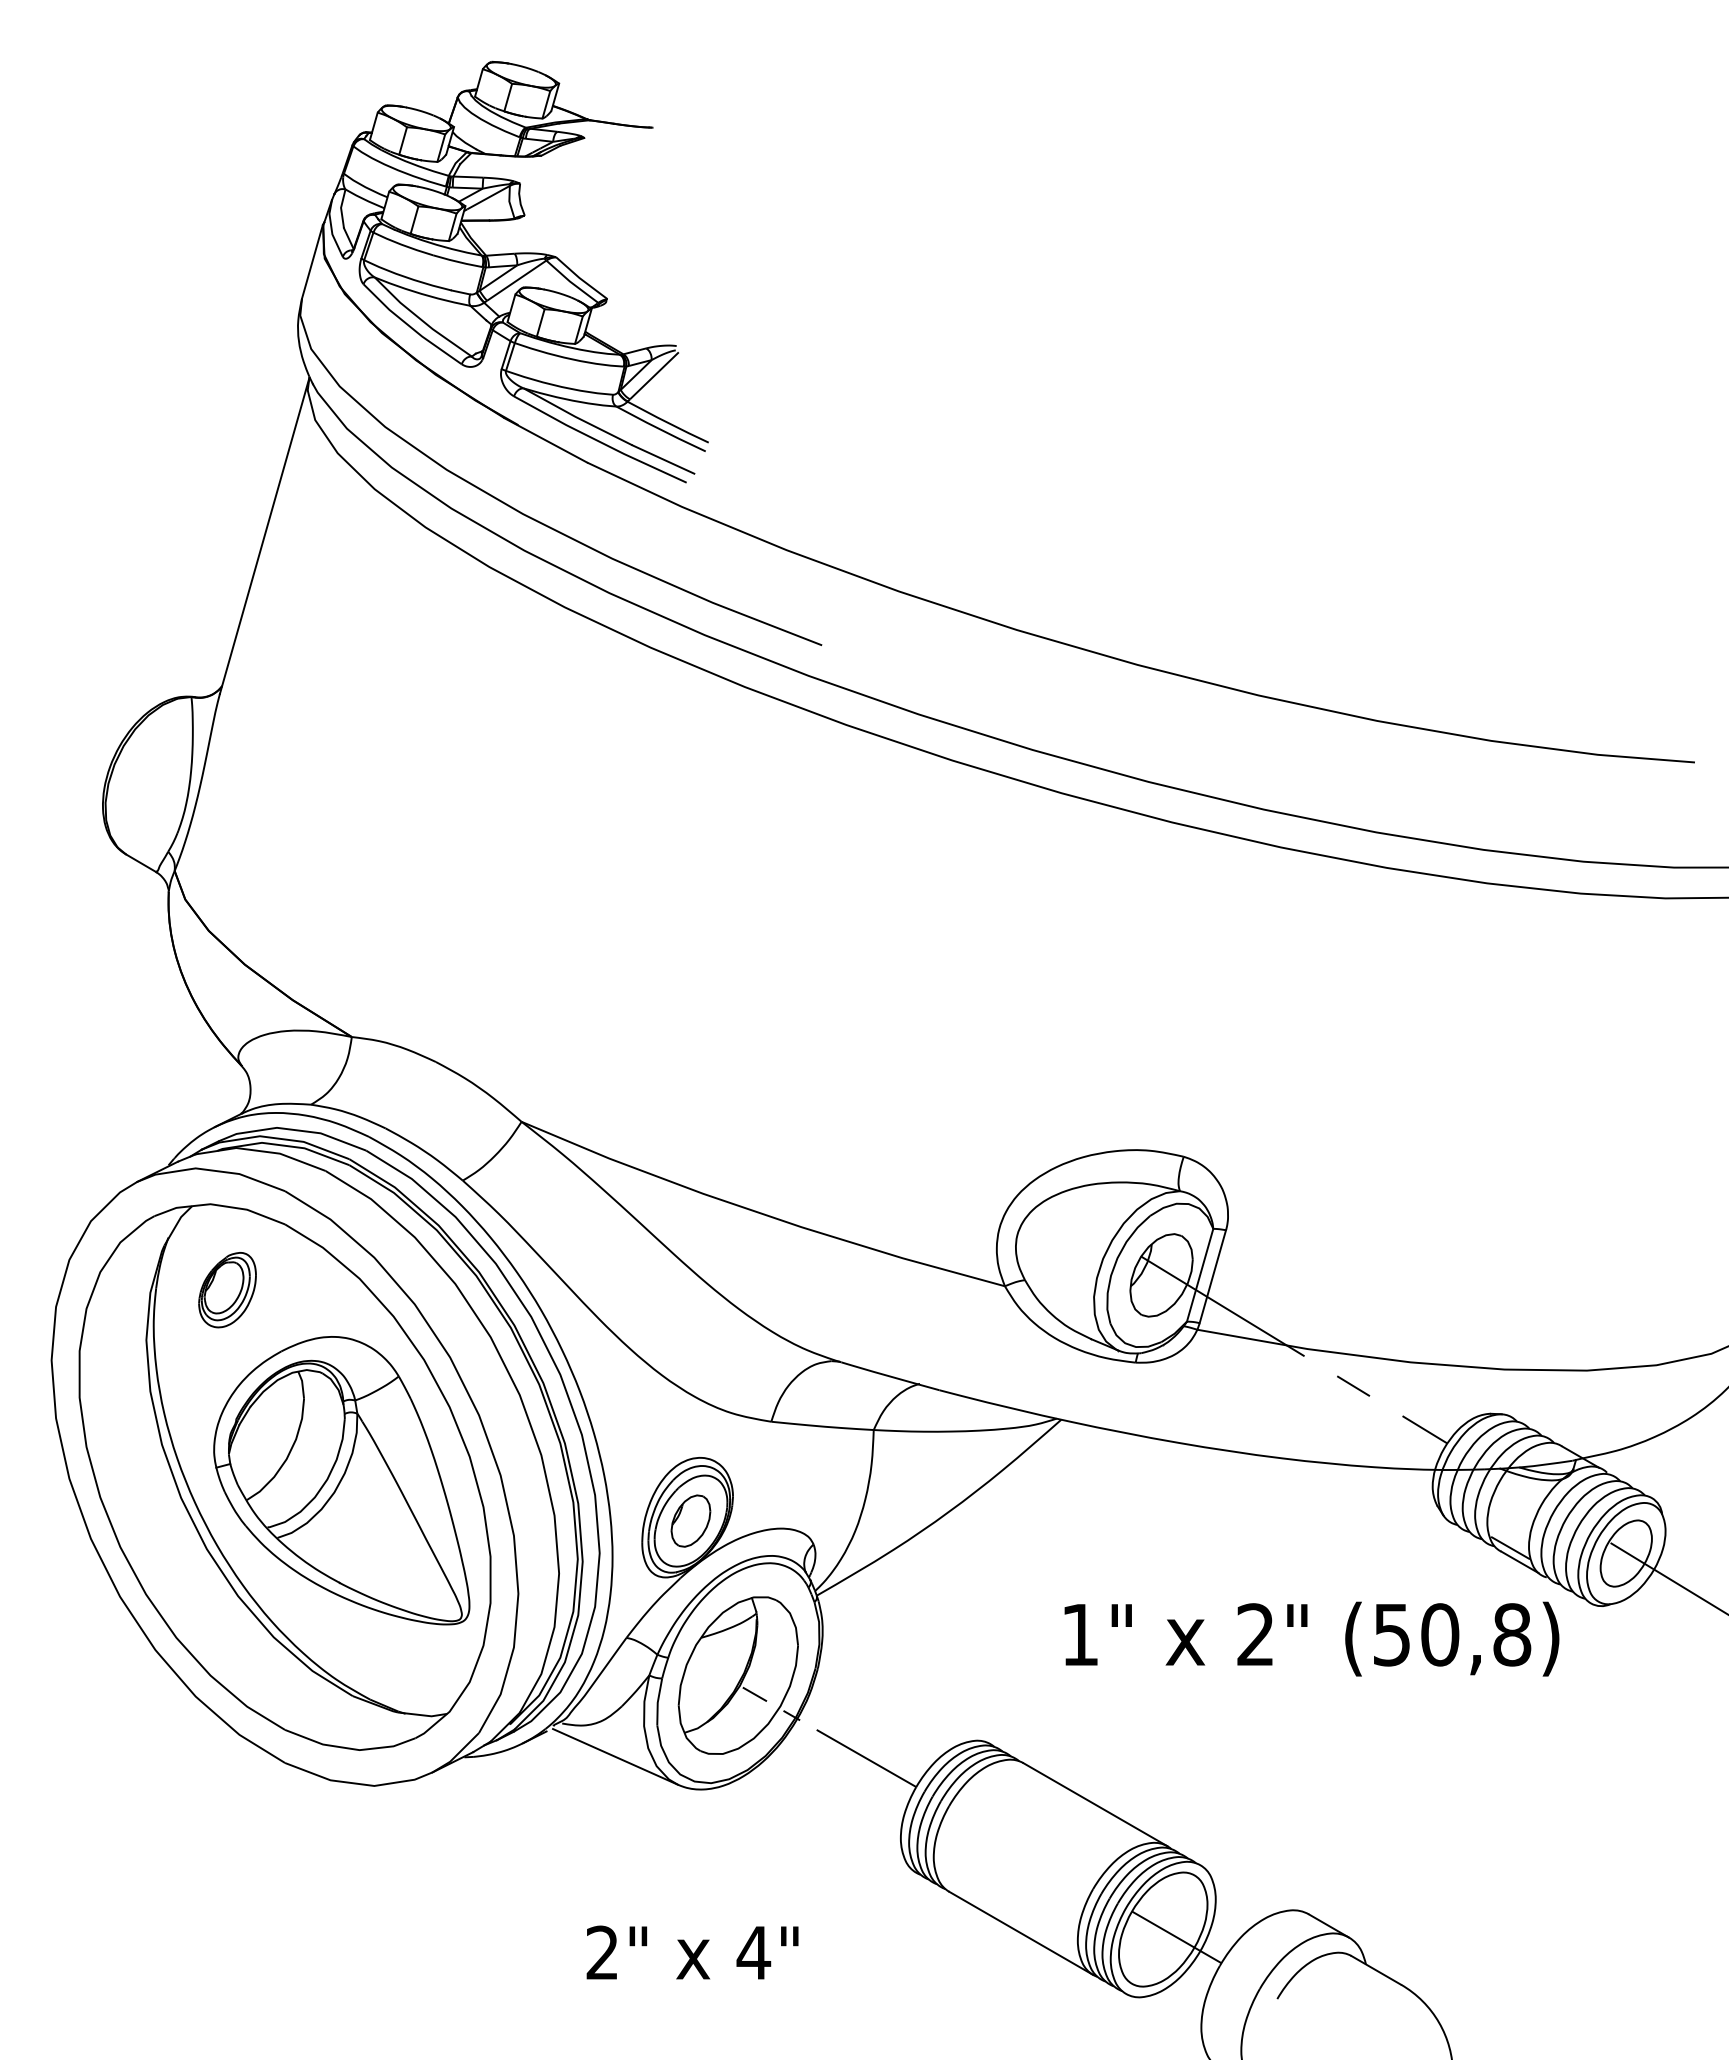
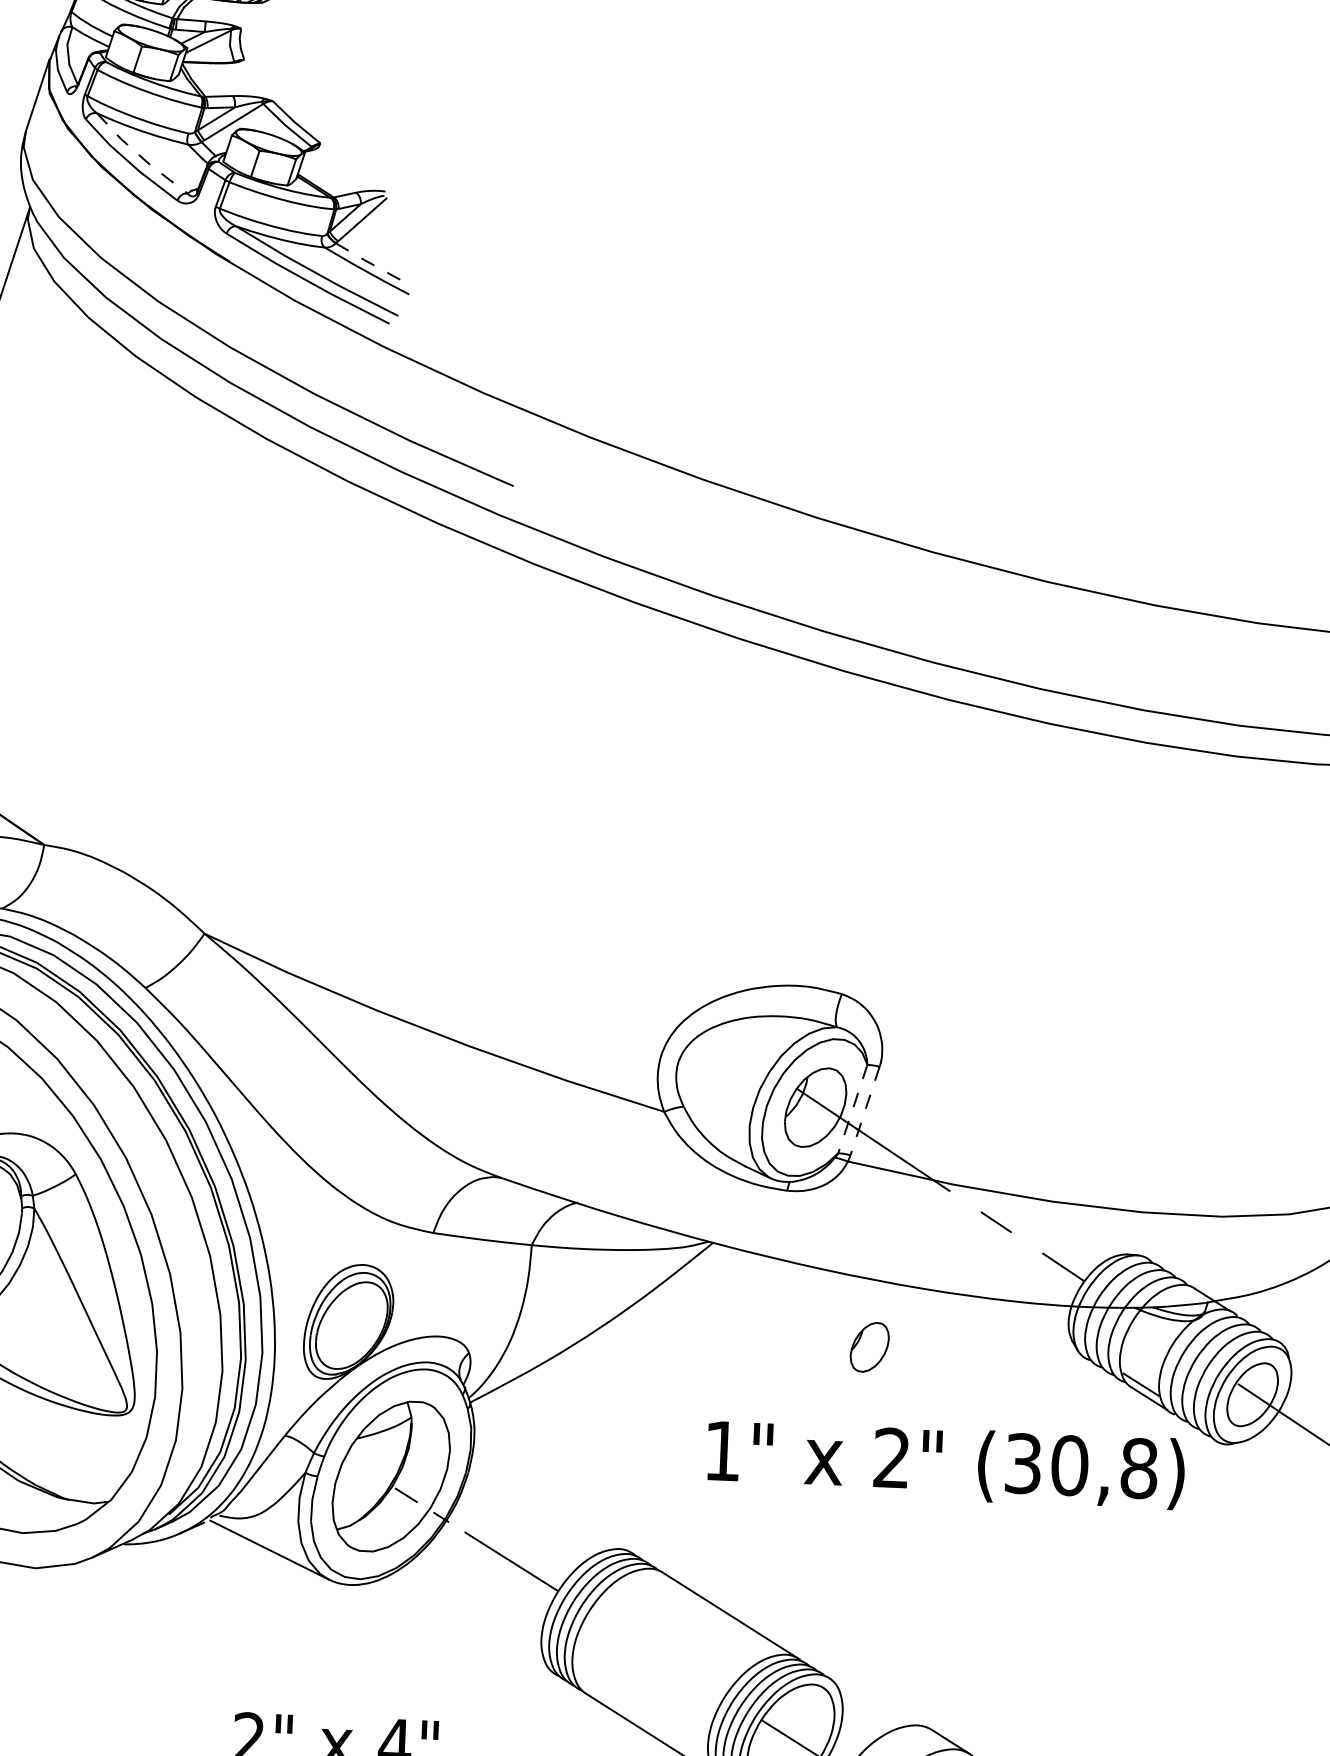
line: (421, 319) -> (140, 155), solid -> dashed
line: (668, 422) -> (374, 265), solid -> dashed
line: (1200, 1275) -> (853, 1109), solid -> dashed
line: (1212, 1277) -> (864, 1111), solid -> dashed
part: (690, 1520) -> (869, 1346), moved
text: (1392, 1634) -> (1023, 1463), (50,8) -> (30,8)

